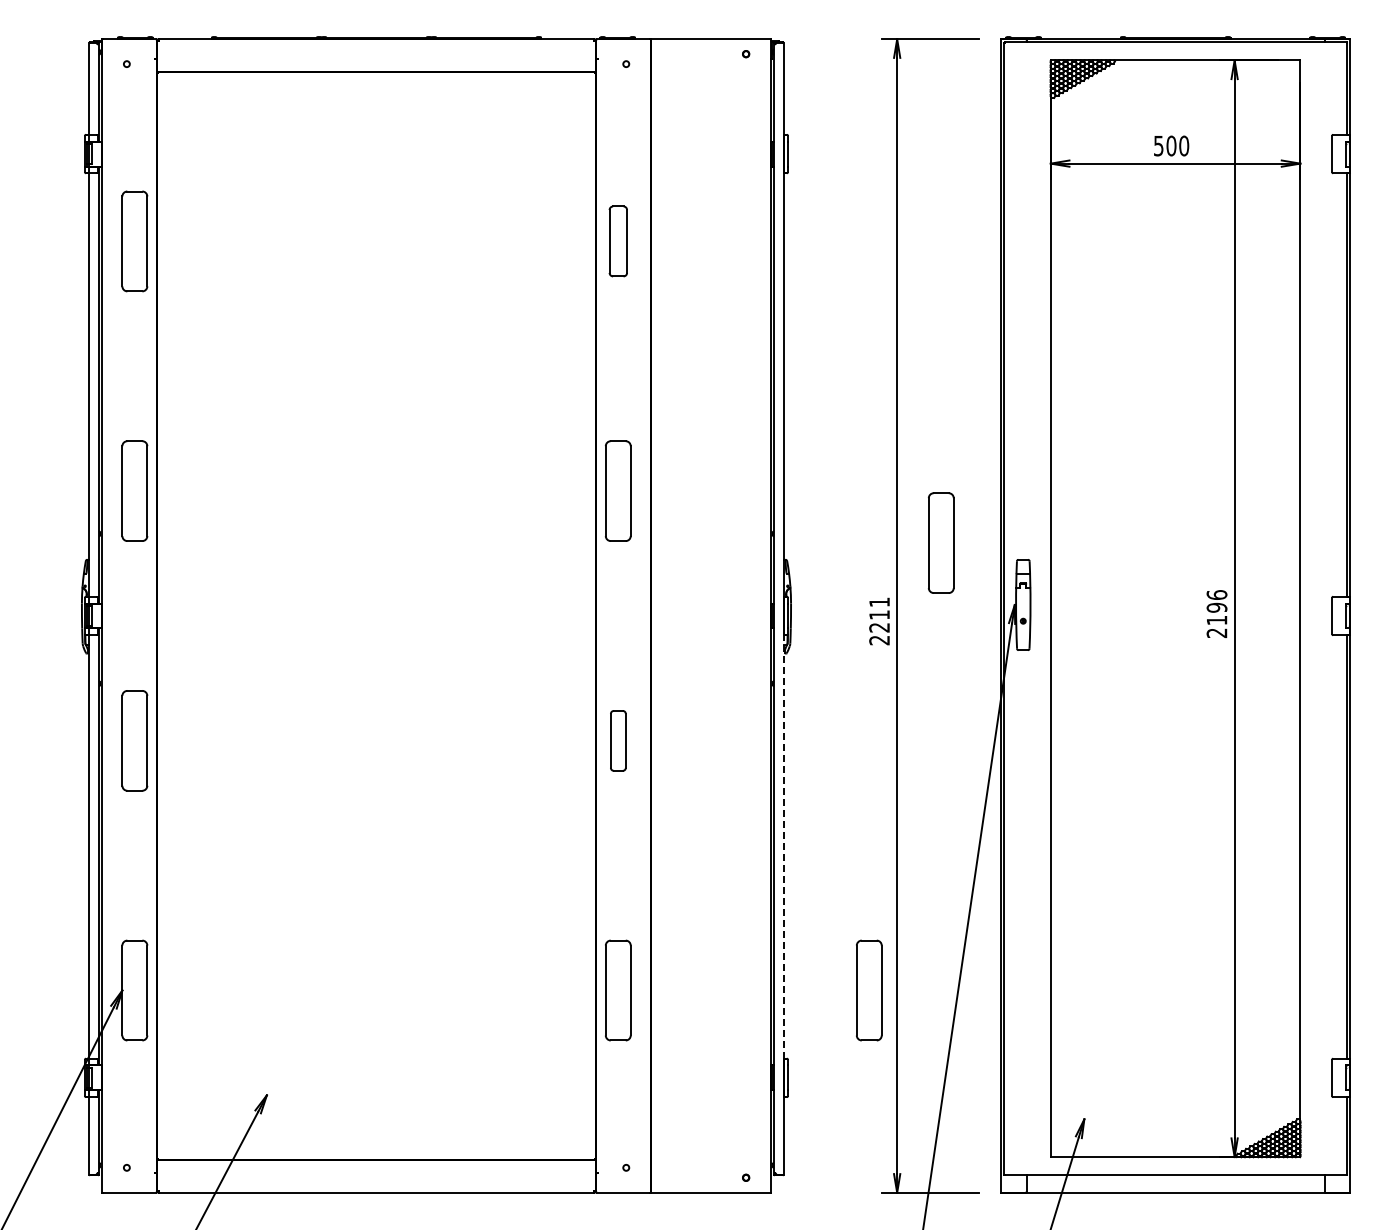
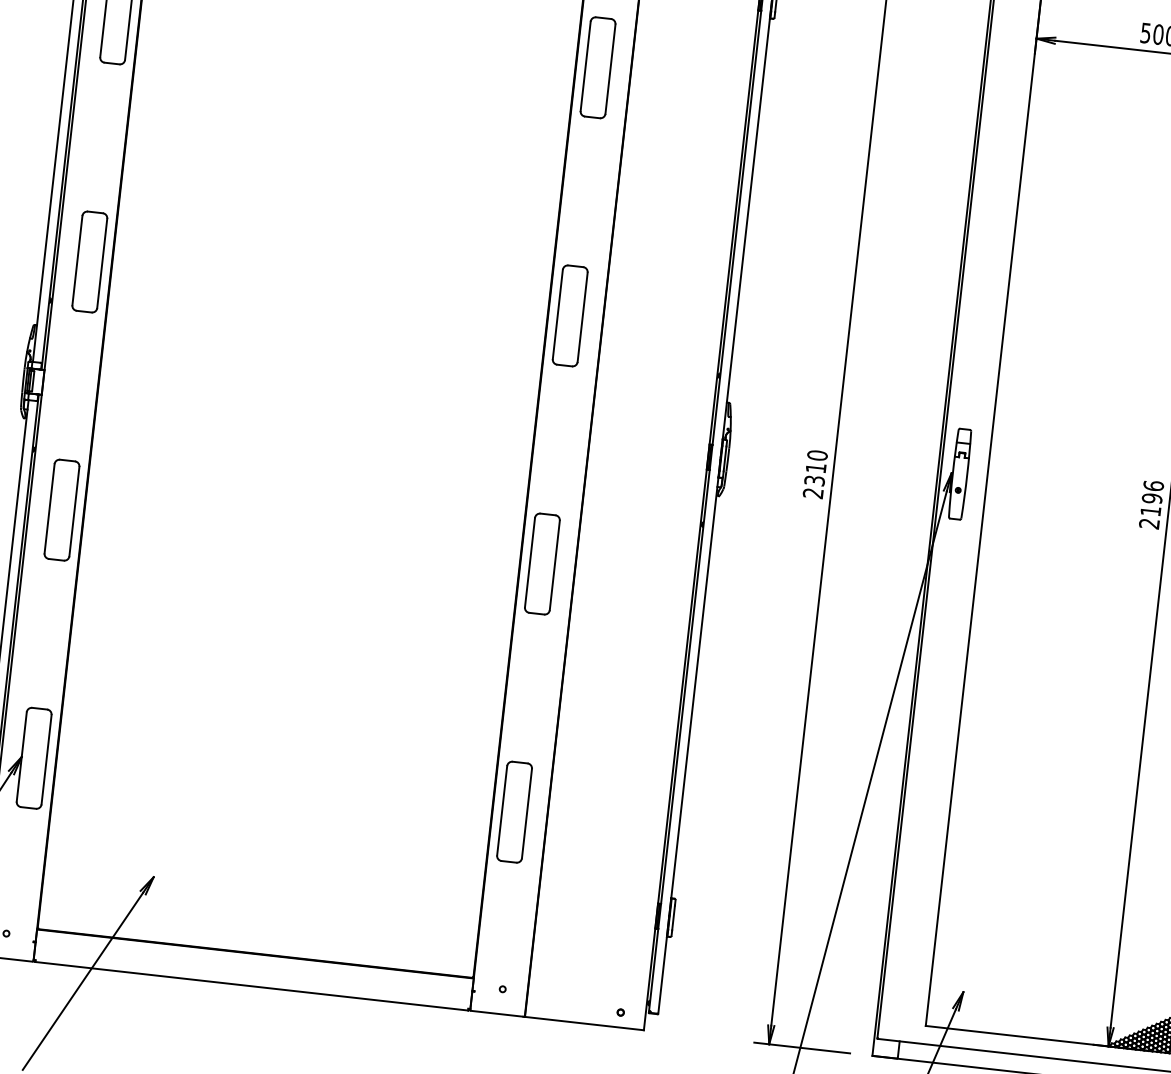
part: (618, 241) -> (598, 67), size x1.43
part: (941, 542) -> (885, 403), removed
text: (879, 614) -> (816, 467), 2211 -> 2310
part: (618, 740) -> (542, 563), size x1.67
line: (783, 846) -> (694, 687), dashed -> solid
part: (869, 990) -> (764, 840), removed

